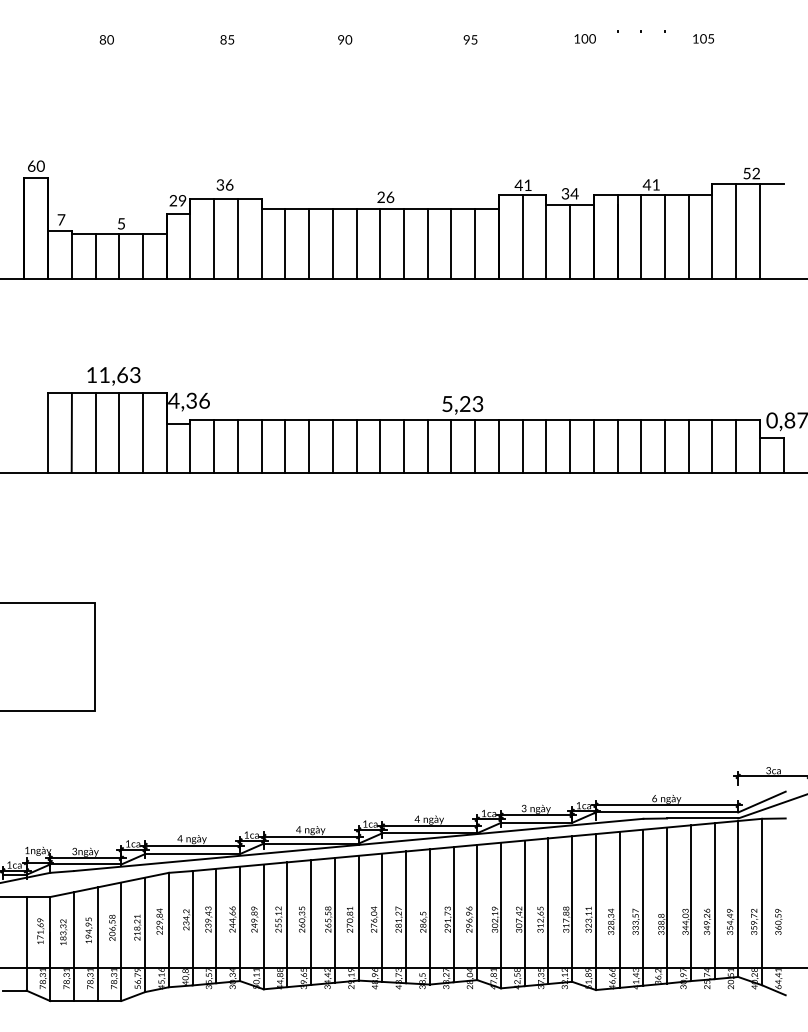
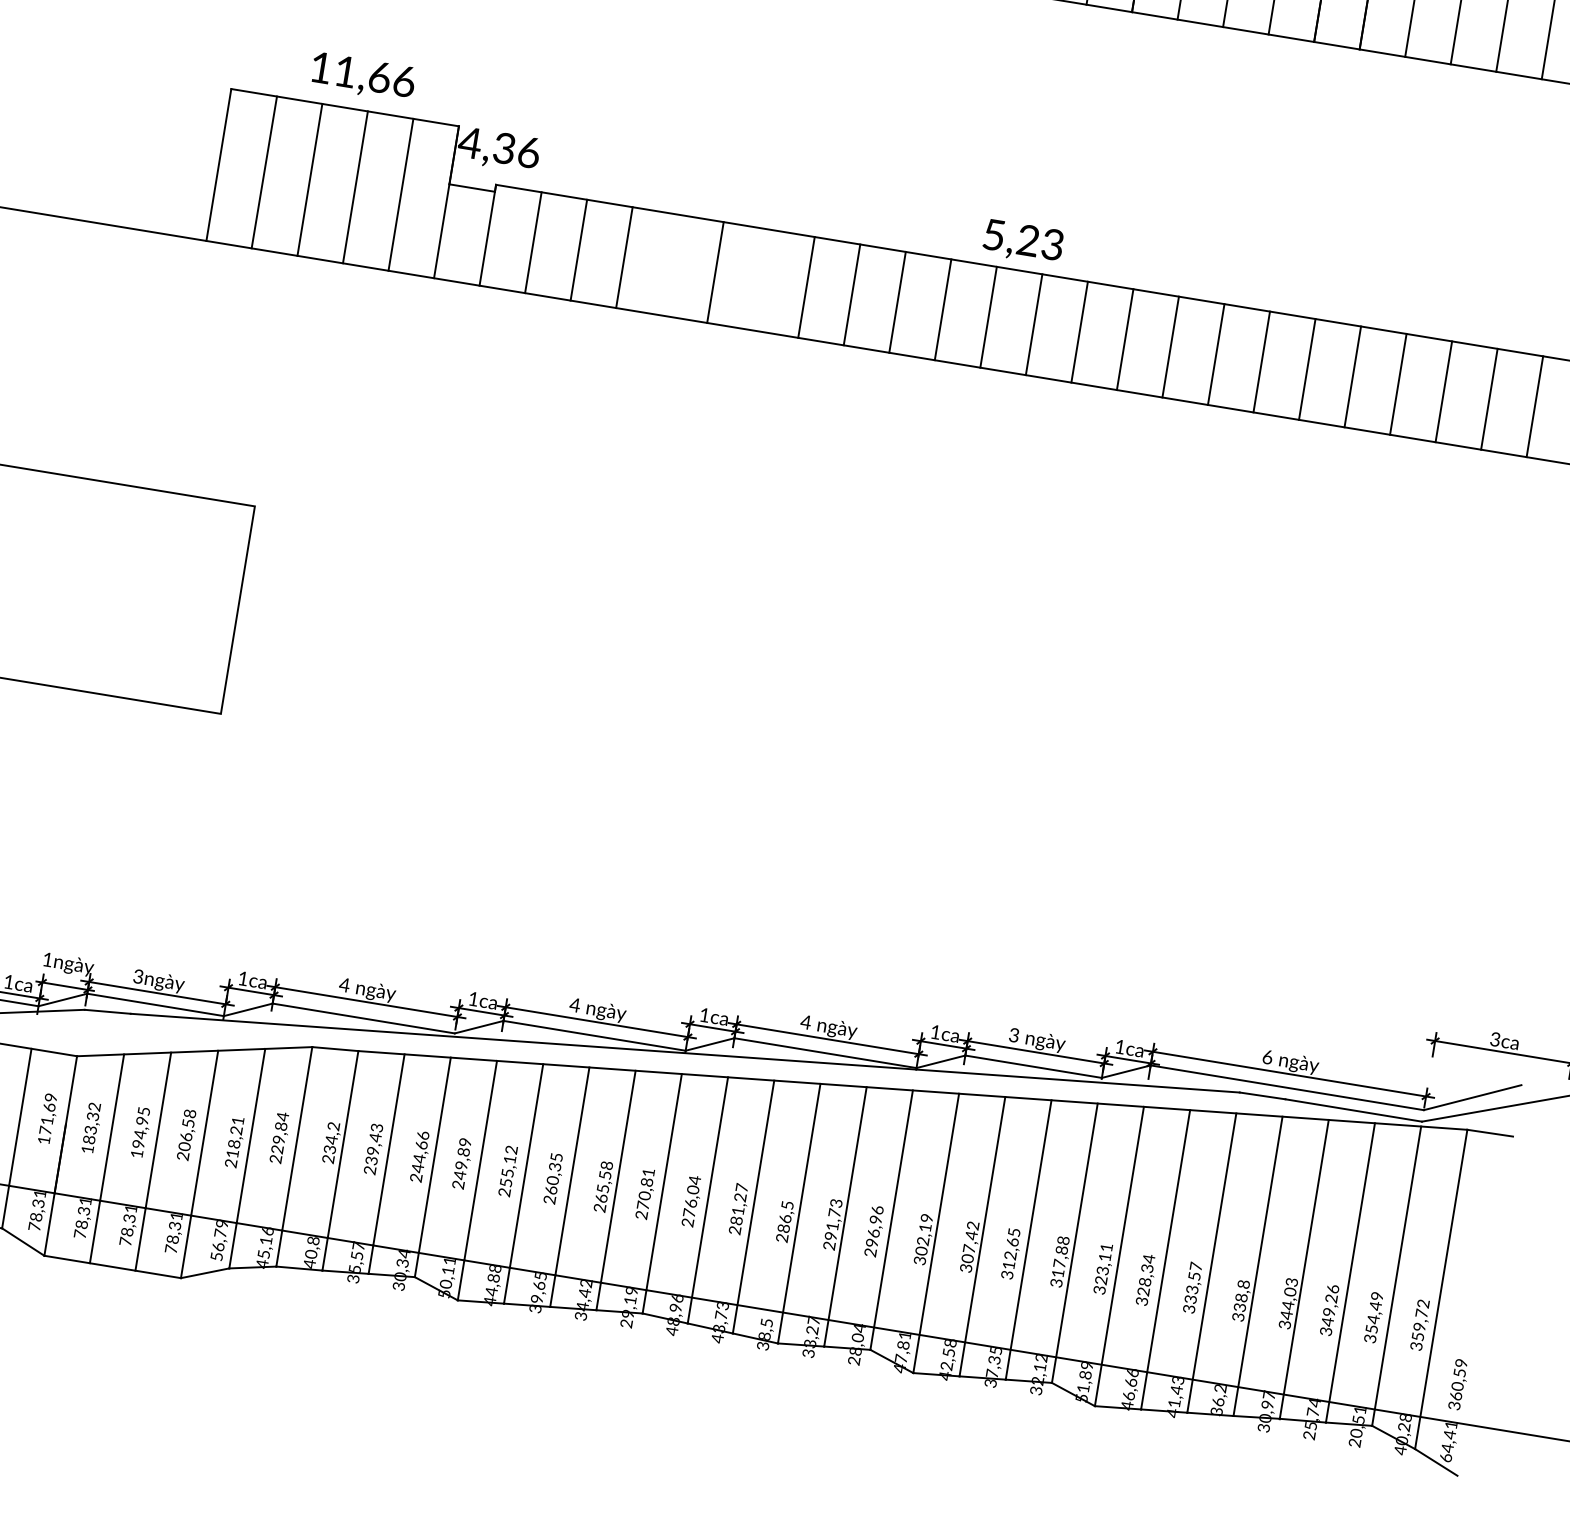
text: (135, 374) -> (404, 80), 11,63 -> 11,66
line: (285, 445) -> (670, 263), removed
line: (332, 445) -> (760, 278), removed
text: (778, 921) -> (1458, 1383), moved

